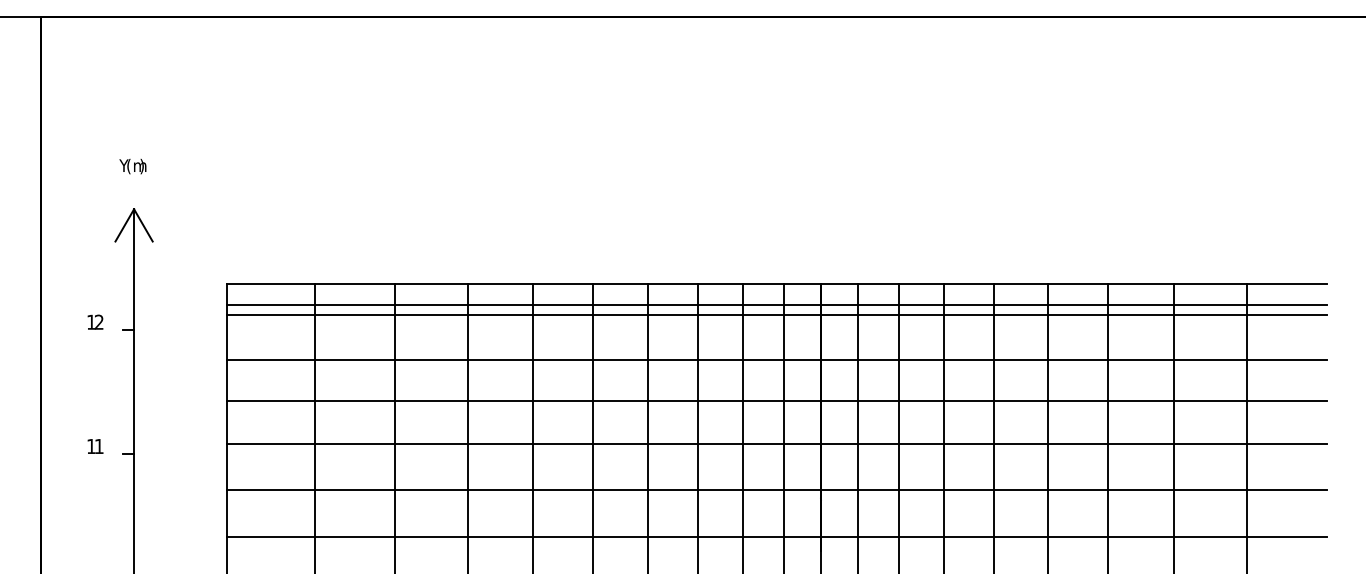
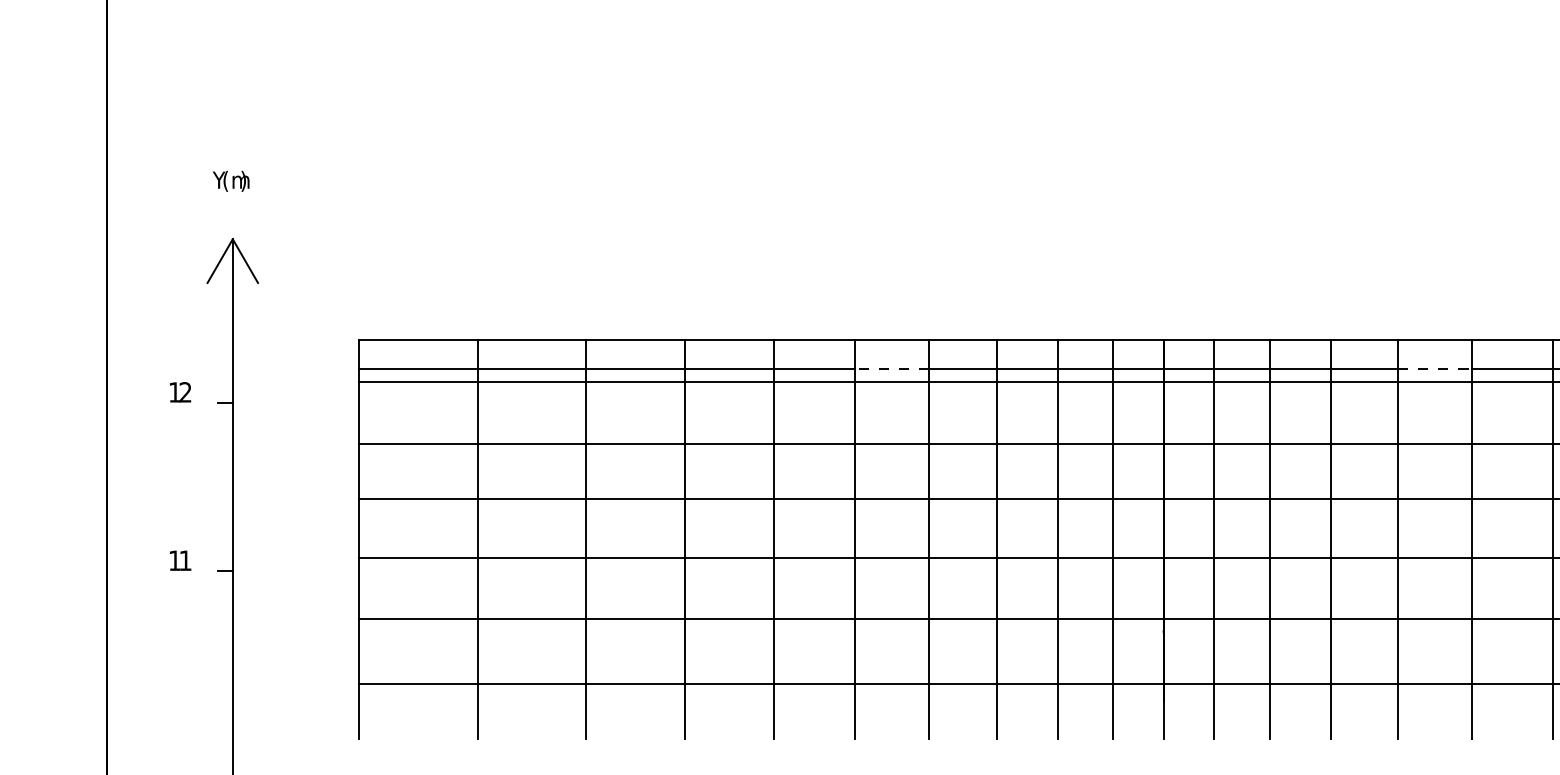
line: (620, 304) -> (891, 368), solid -> dashed
line: (1021, 304) -> (1435, 368), solid -> dashed

